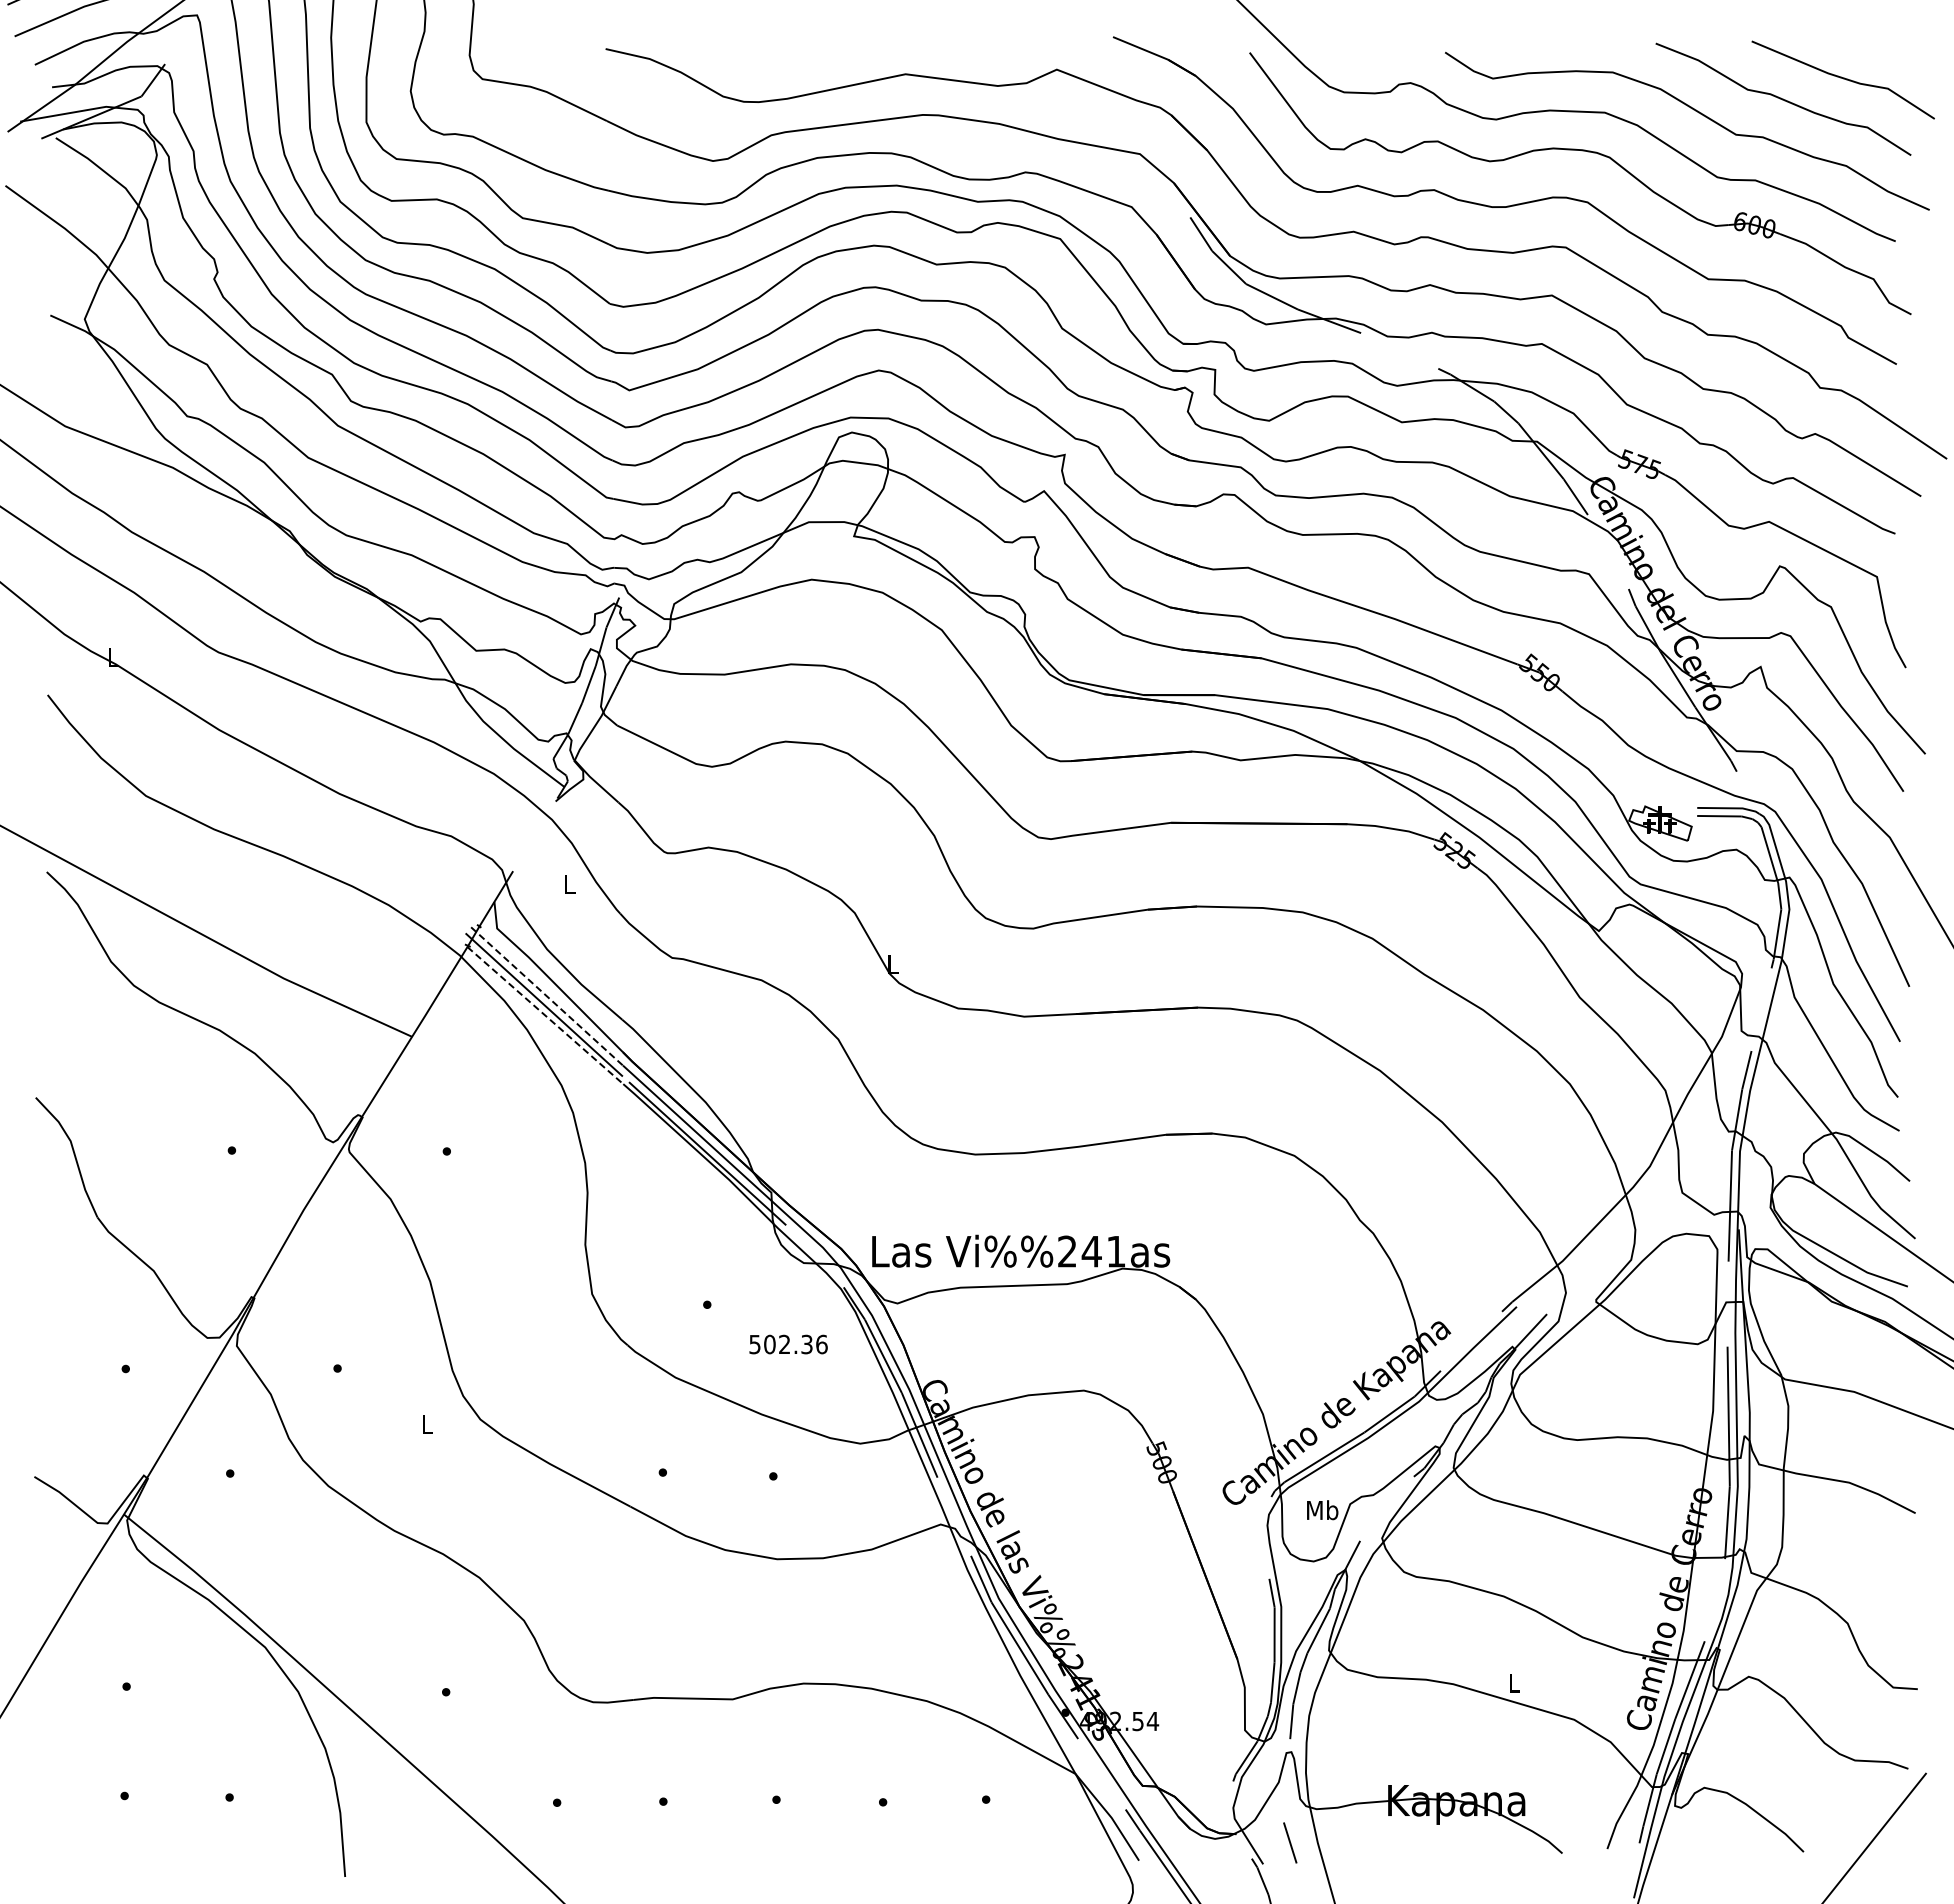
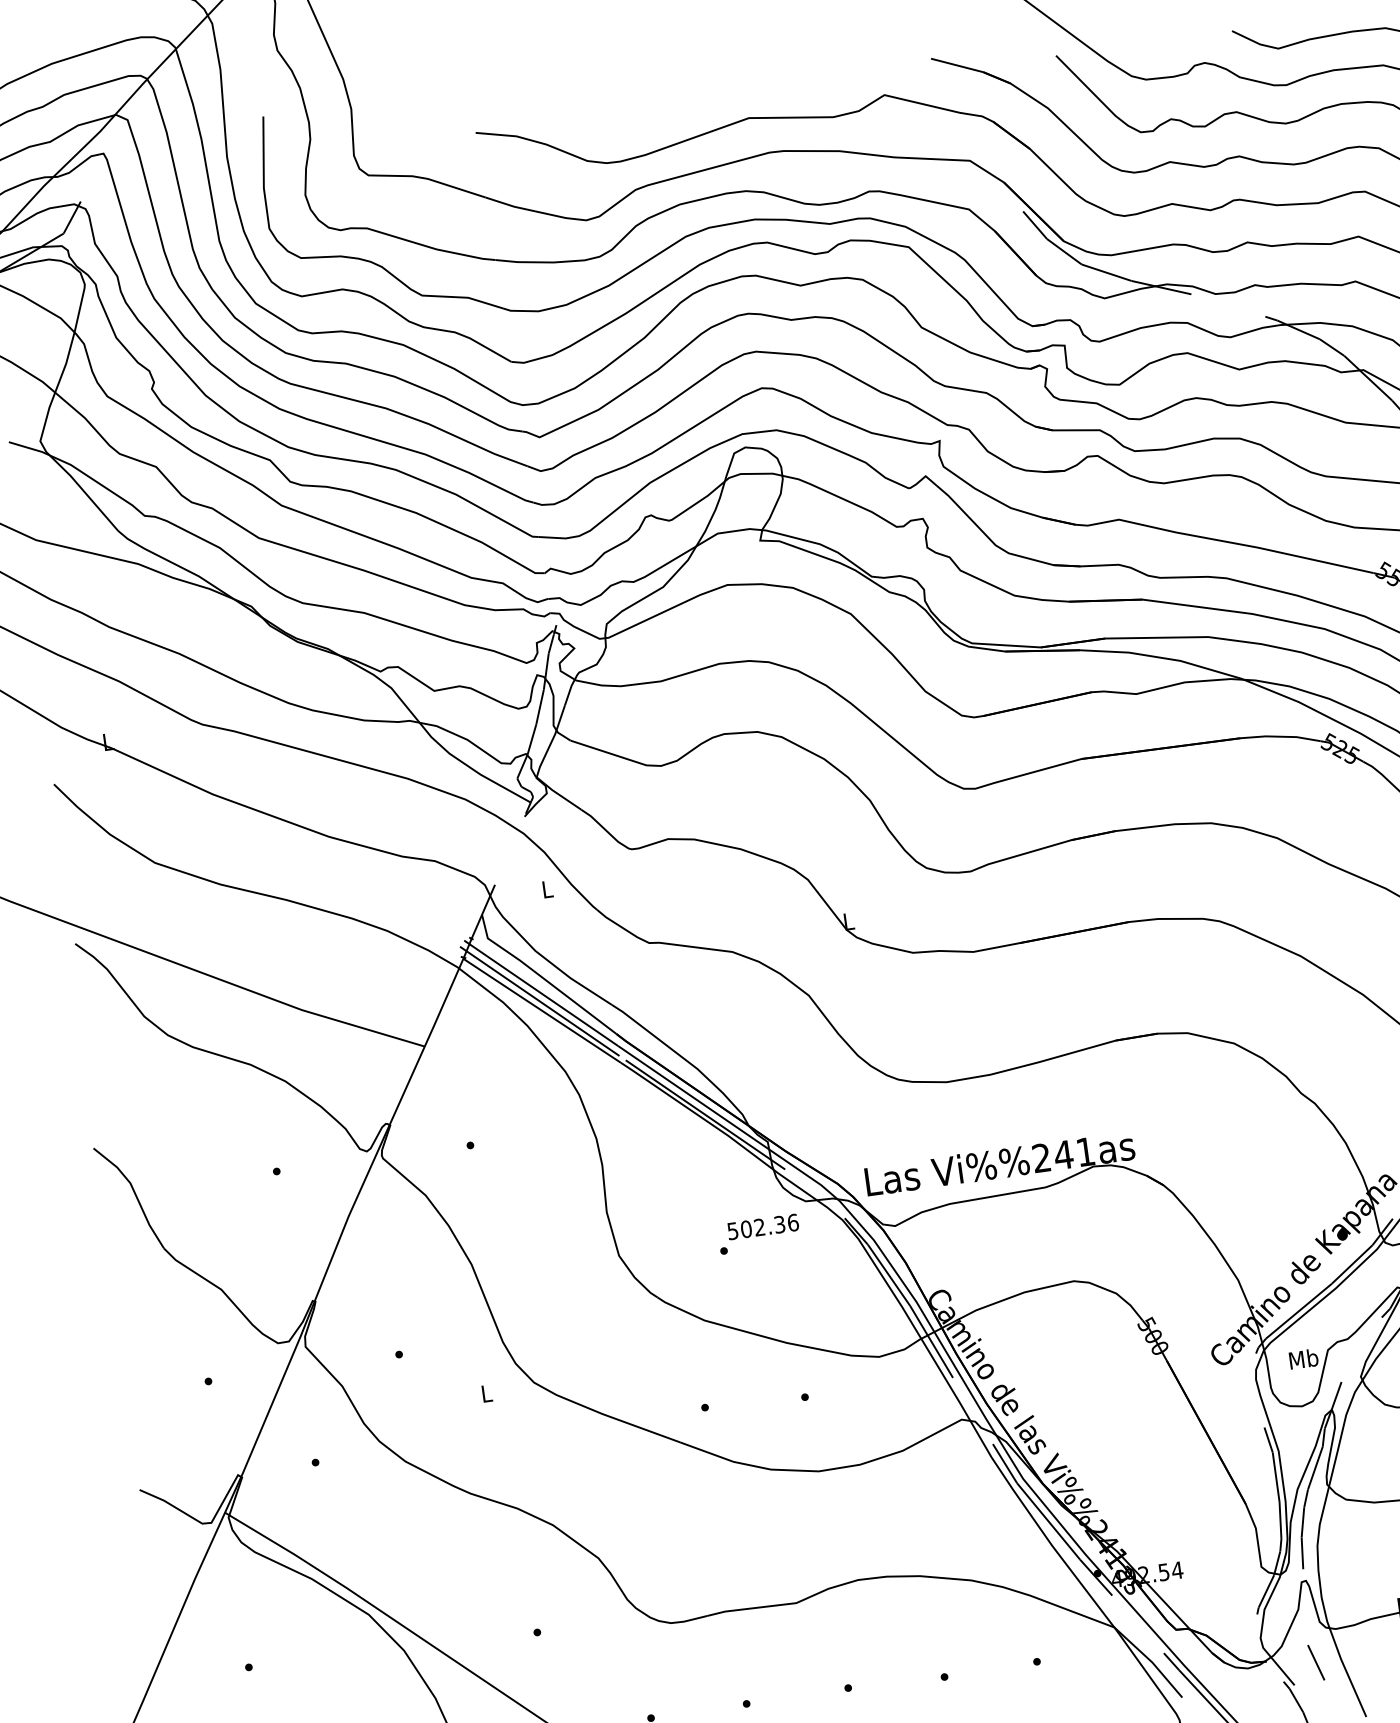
line: (547, 996) -> (541, 993), dashed -> solid
line: (545, 1015) -> (542, 1010), dashed -> solid
text: (788, 1344) -> (763, 1226), moved

